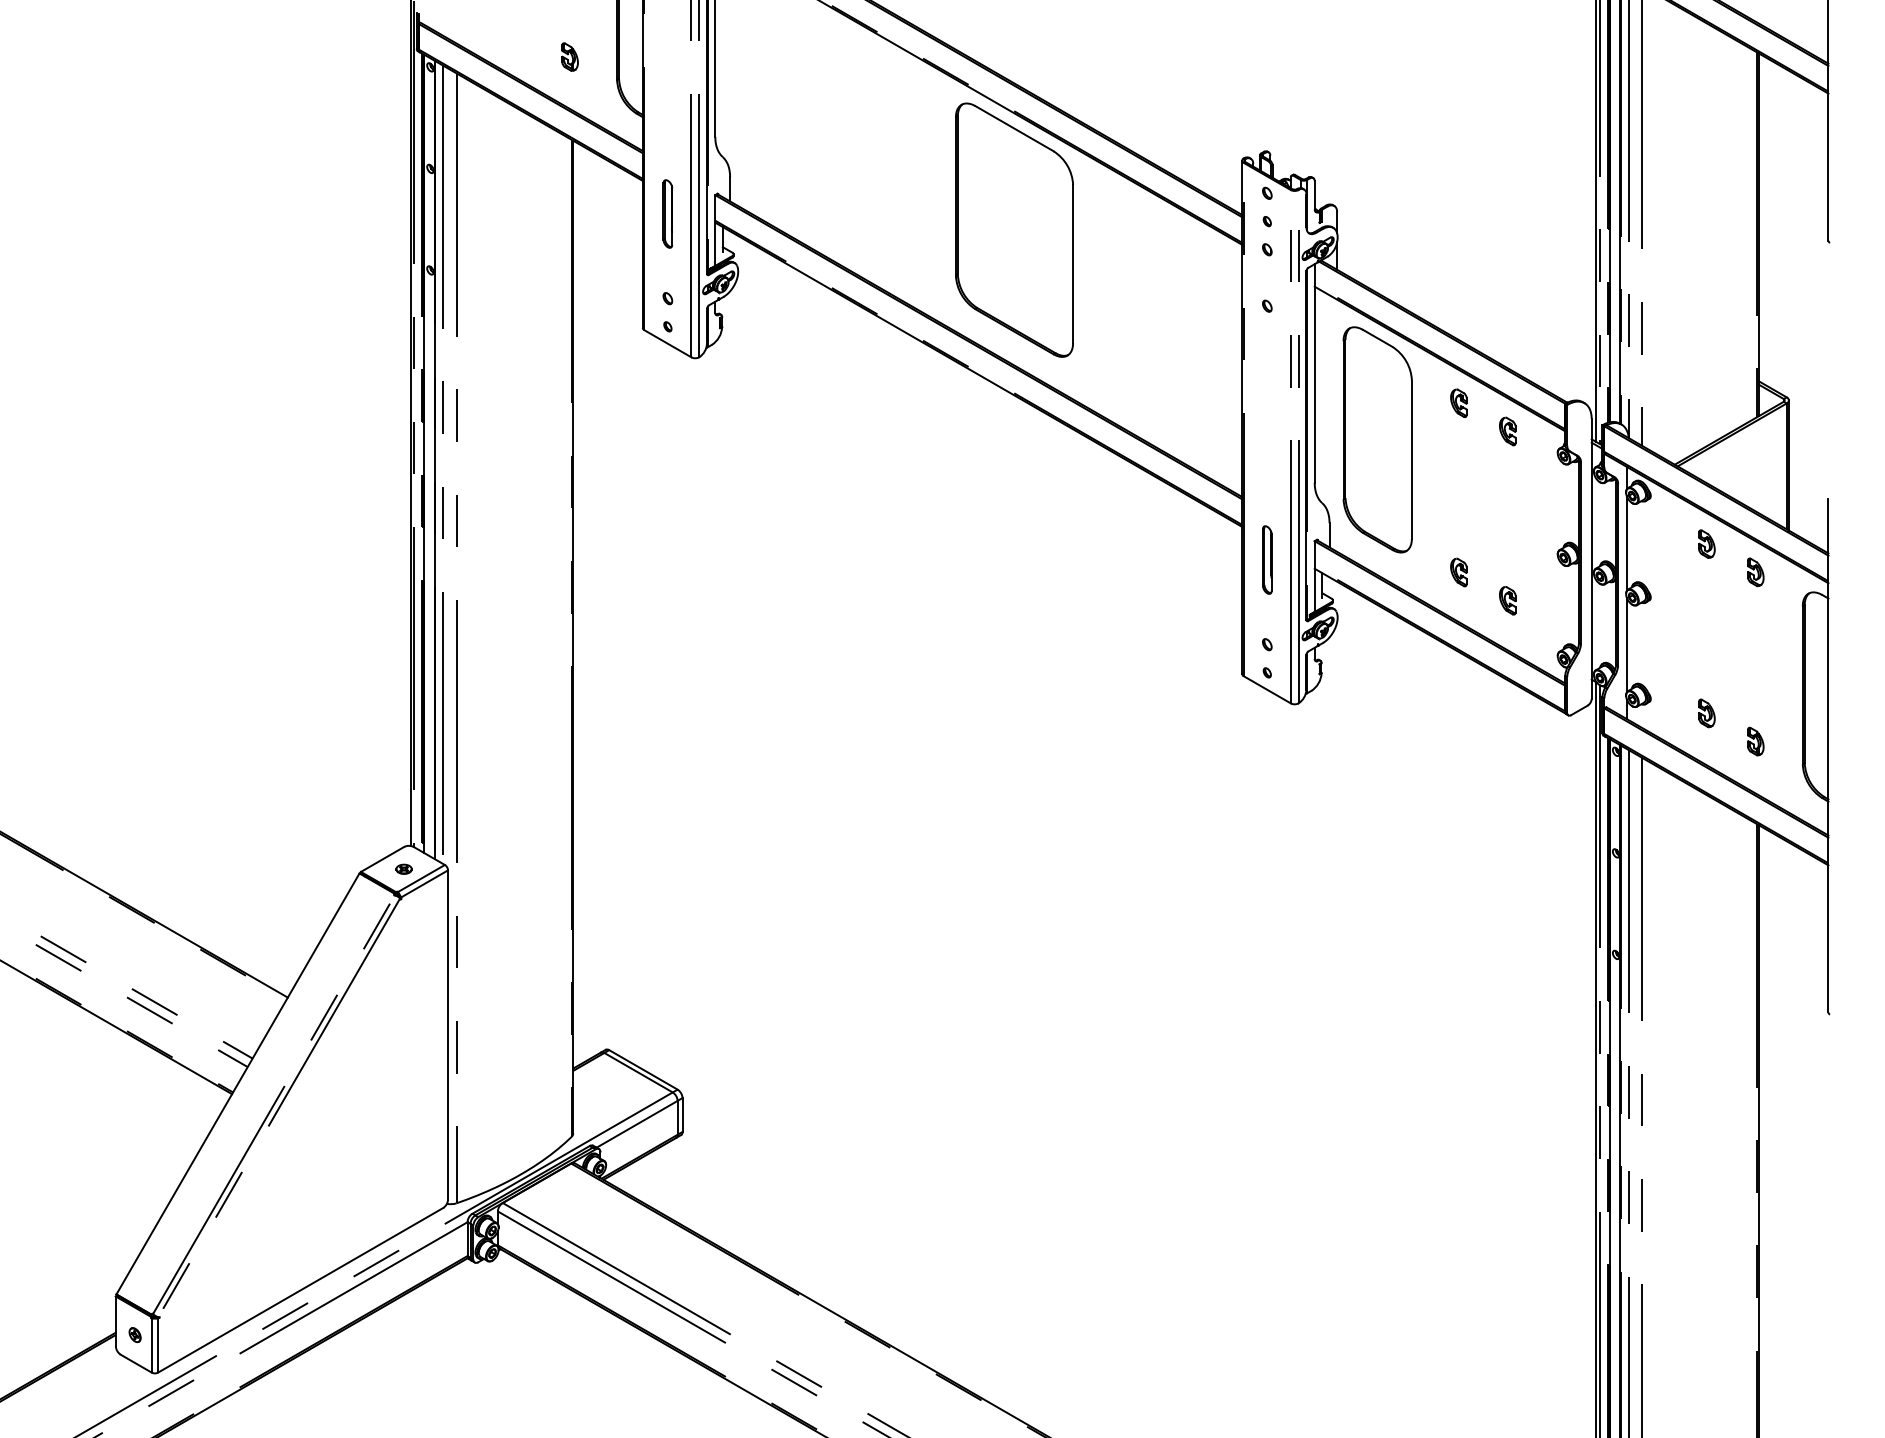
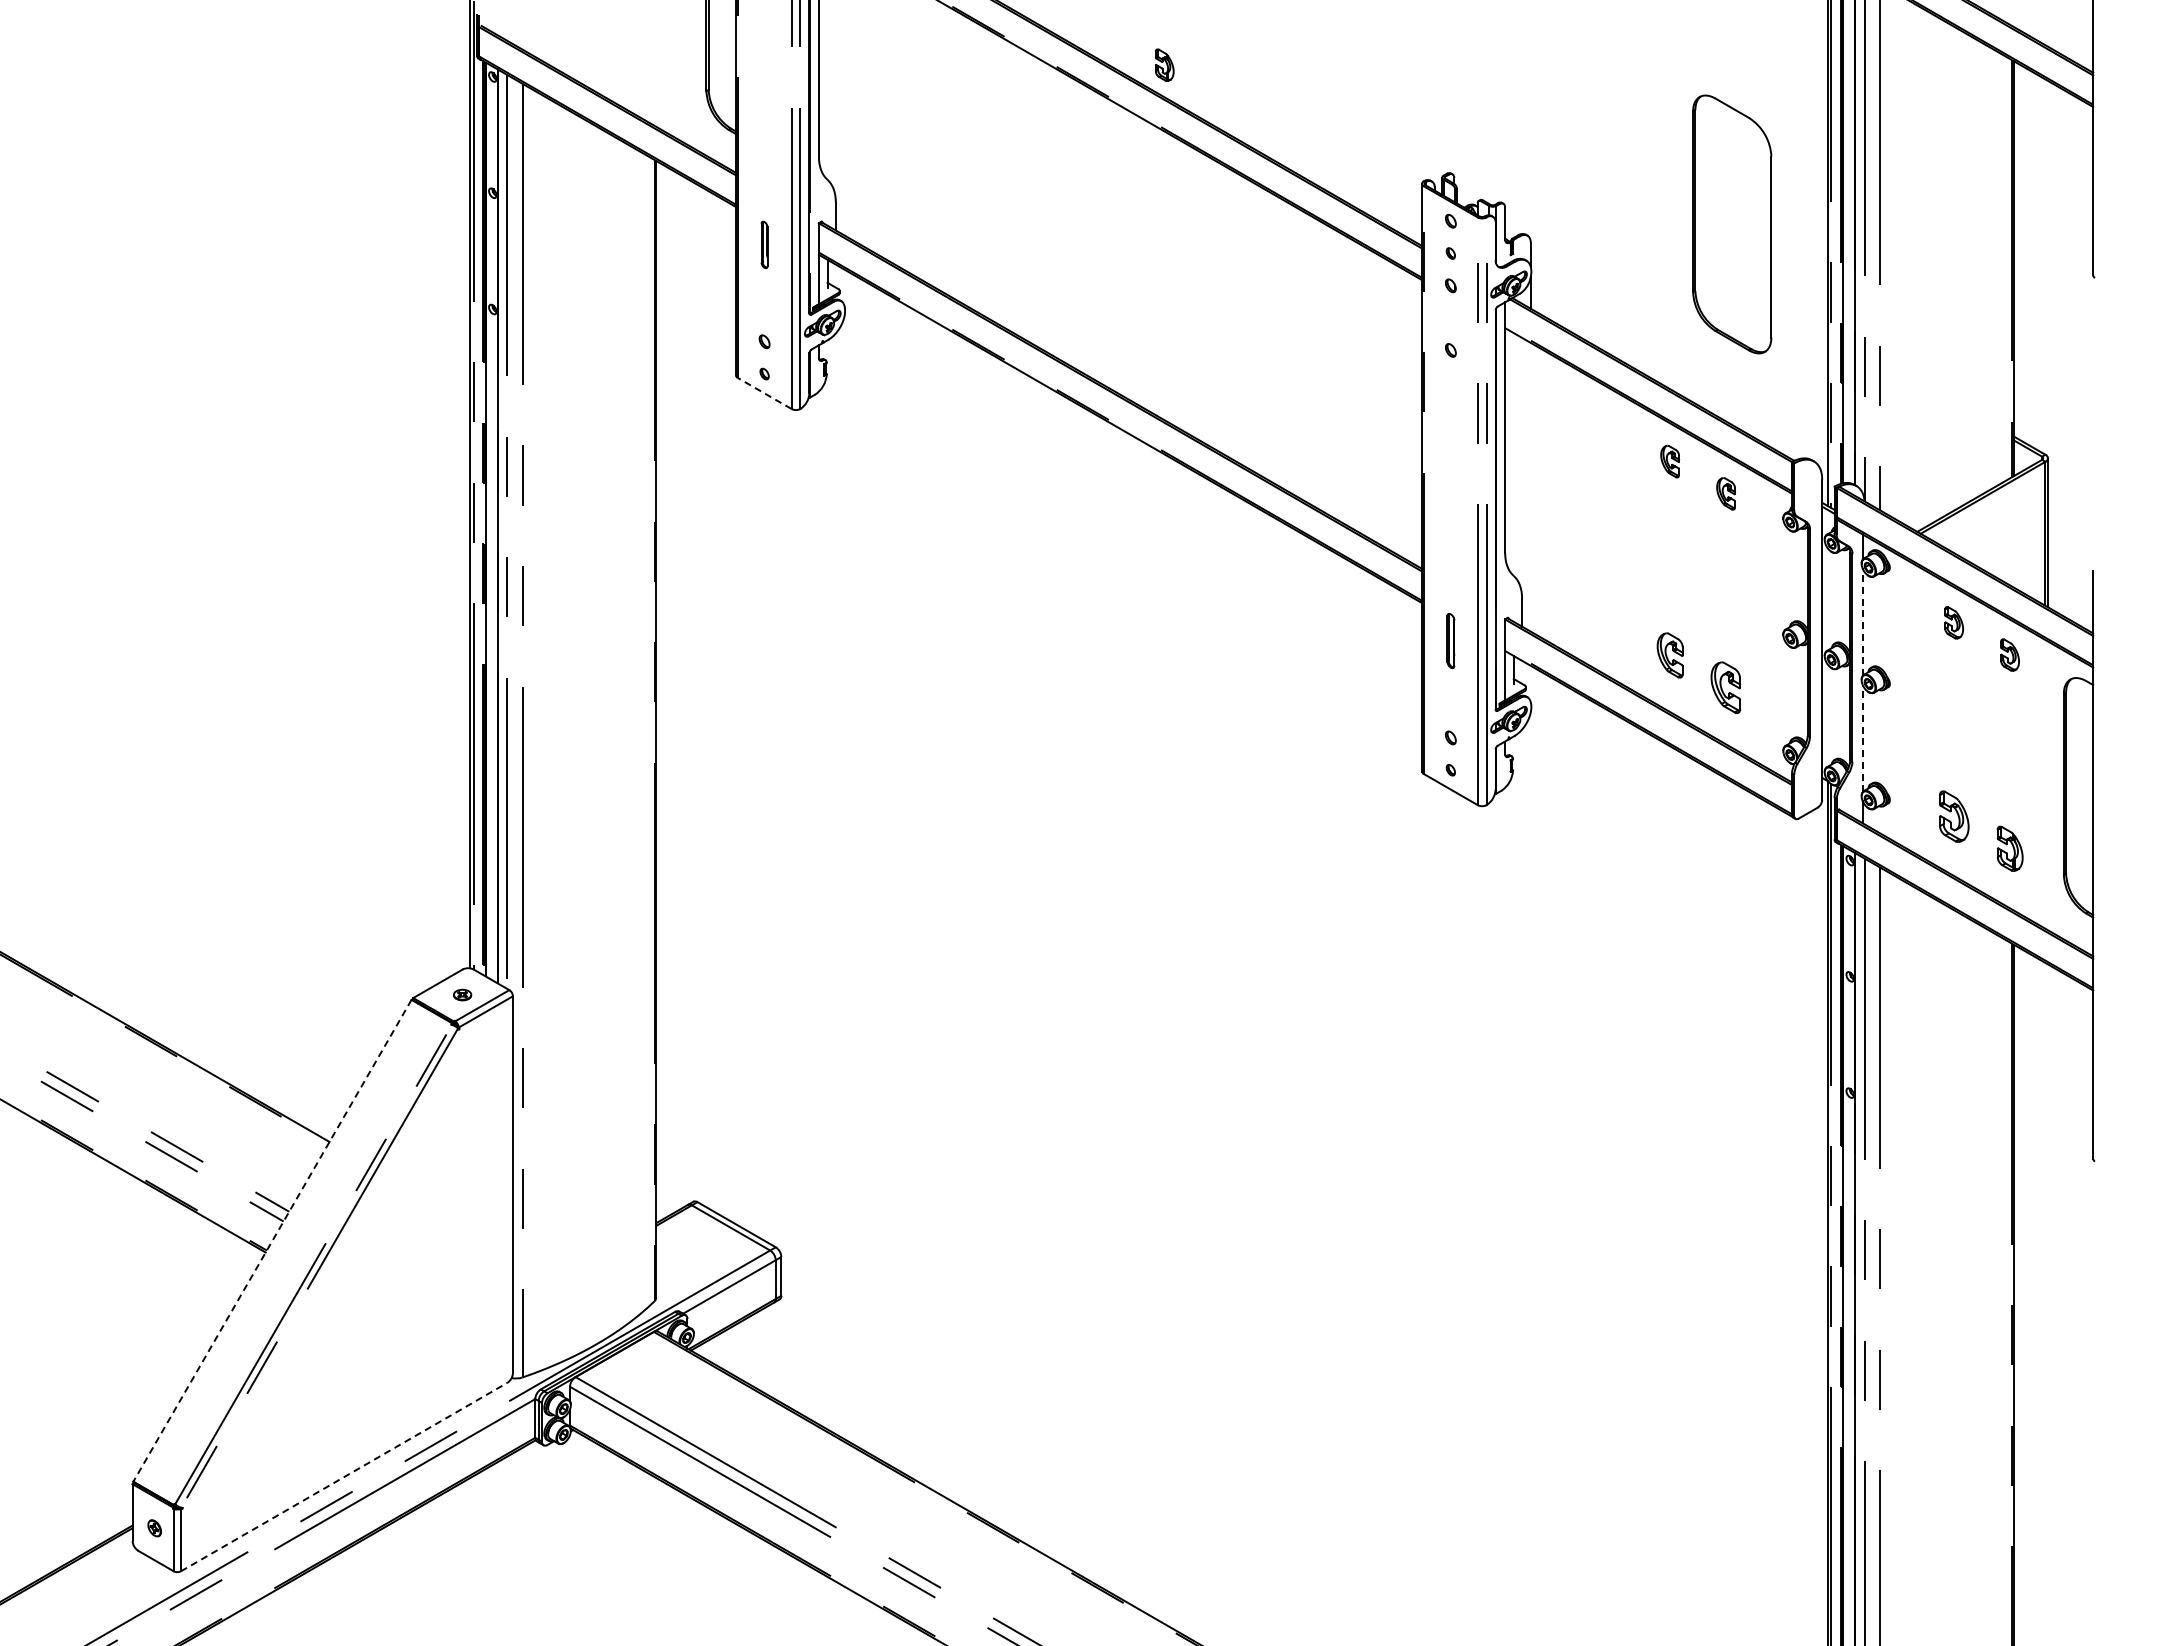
part: (569, 56) -> (1164, 64), moved
part: (667, 213) -> (764, 244), size x0.6
part: (1014, 230) -> (1161, 263), removed
line: (667, 343) -> (764, 393), solid -> dashed
part: (1377, 439) -> (1732, 224), moved
line: (1626, 543) -> (1862, 622), solid -> dashed
part: (1267, 559) -> (1450, 640), size x0.7
part: (1458, 571) -> (1669, 654), size x1.4
part: (1508, 600) -> (1726, 687), size x1.6
line: (1626, 645) -> (1862, 738), solid -> dashed
part: (1706, 713) -> (1953, 816), size x1.6
part: (1755, 741) -> (2009, 848), size x1.4
line: (238, 1084) -> (272, 1241), solid -> dashed
line: (300, 1289) -> (344, 1476), solid -> dashed

